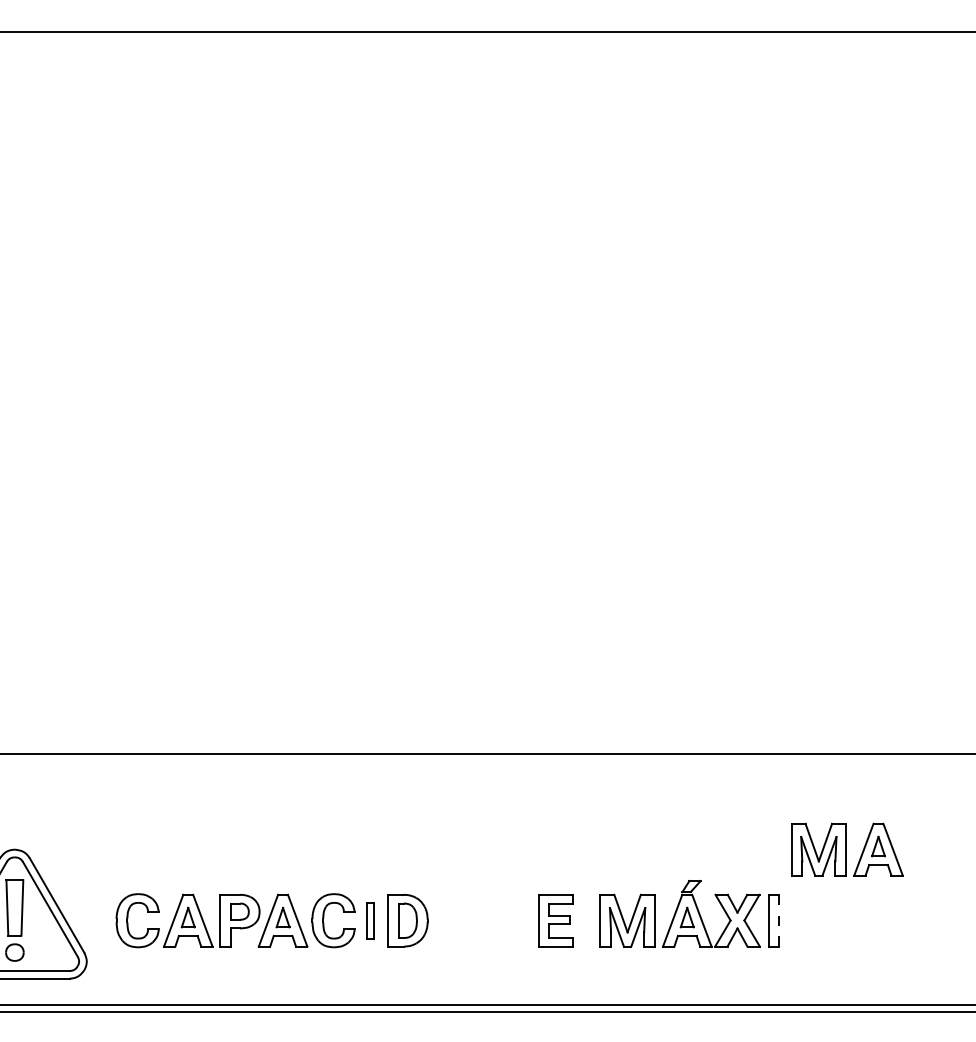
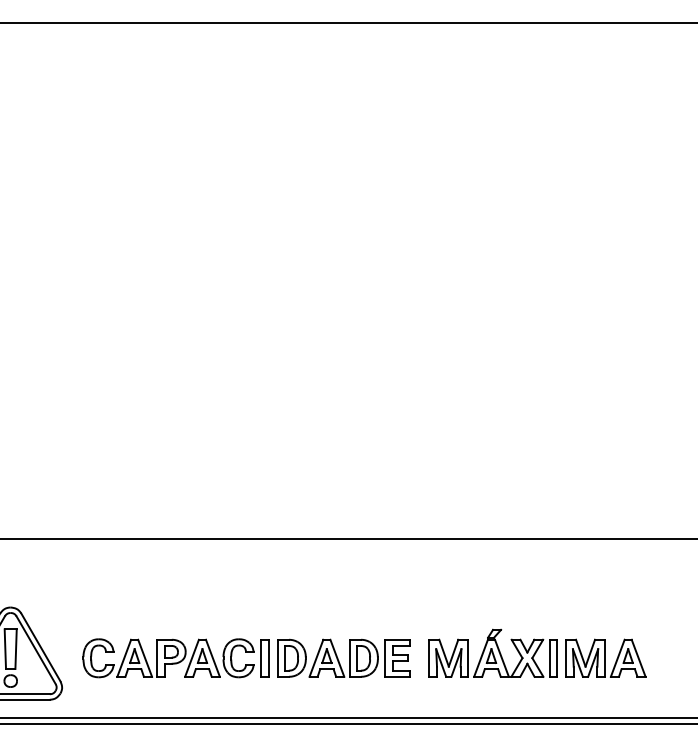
part: (847, 849) -> (606, 658), moved
part: (370, 920) -> (264, 658), size x1.43
line: (779, 920) -> (557, 658), dashed -> solid
part: (474, 924) -> (339, 661), added

